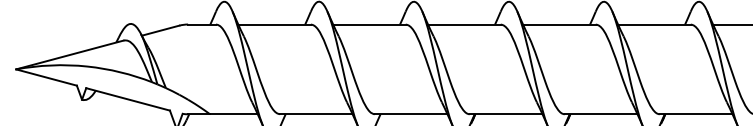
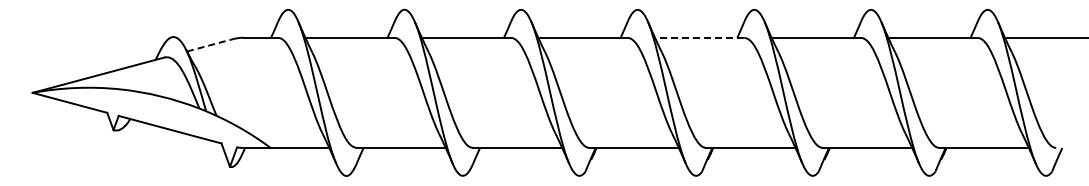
line: (559, 24) -> (699, 37), solid -> dashed
line: (160, 30) -> (210, 45), solid -> dashed

